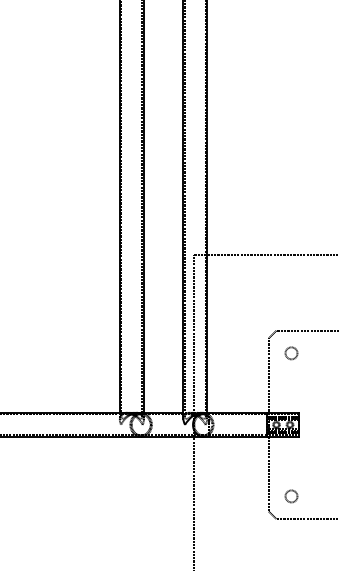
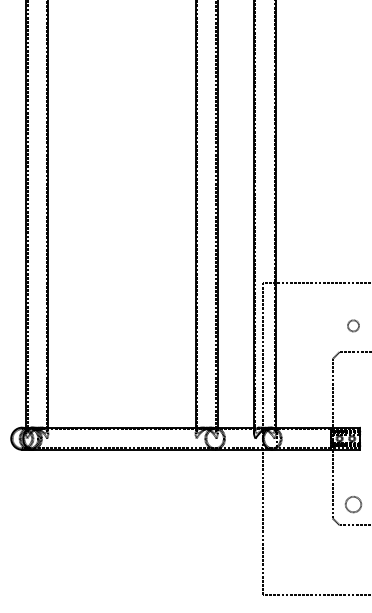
circle: (291, 352) -> (353, 325), moved
circle: (291, 496) -> (353, 504), size x1.4

